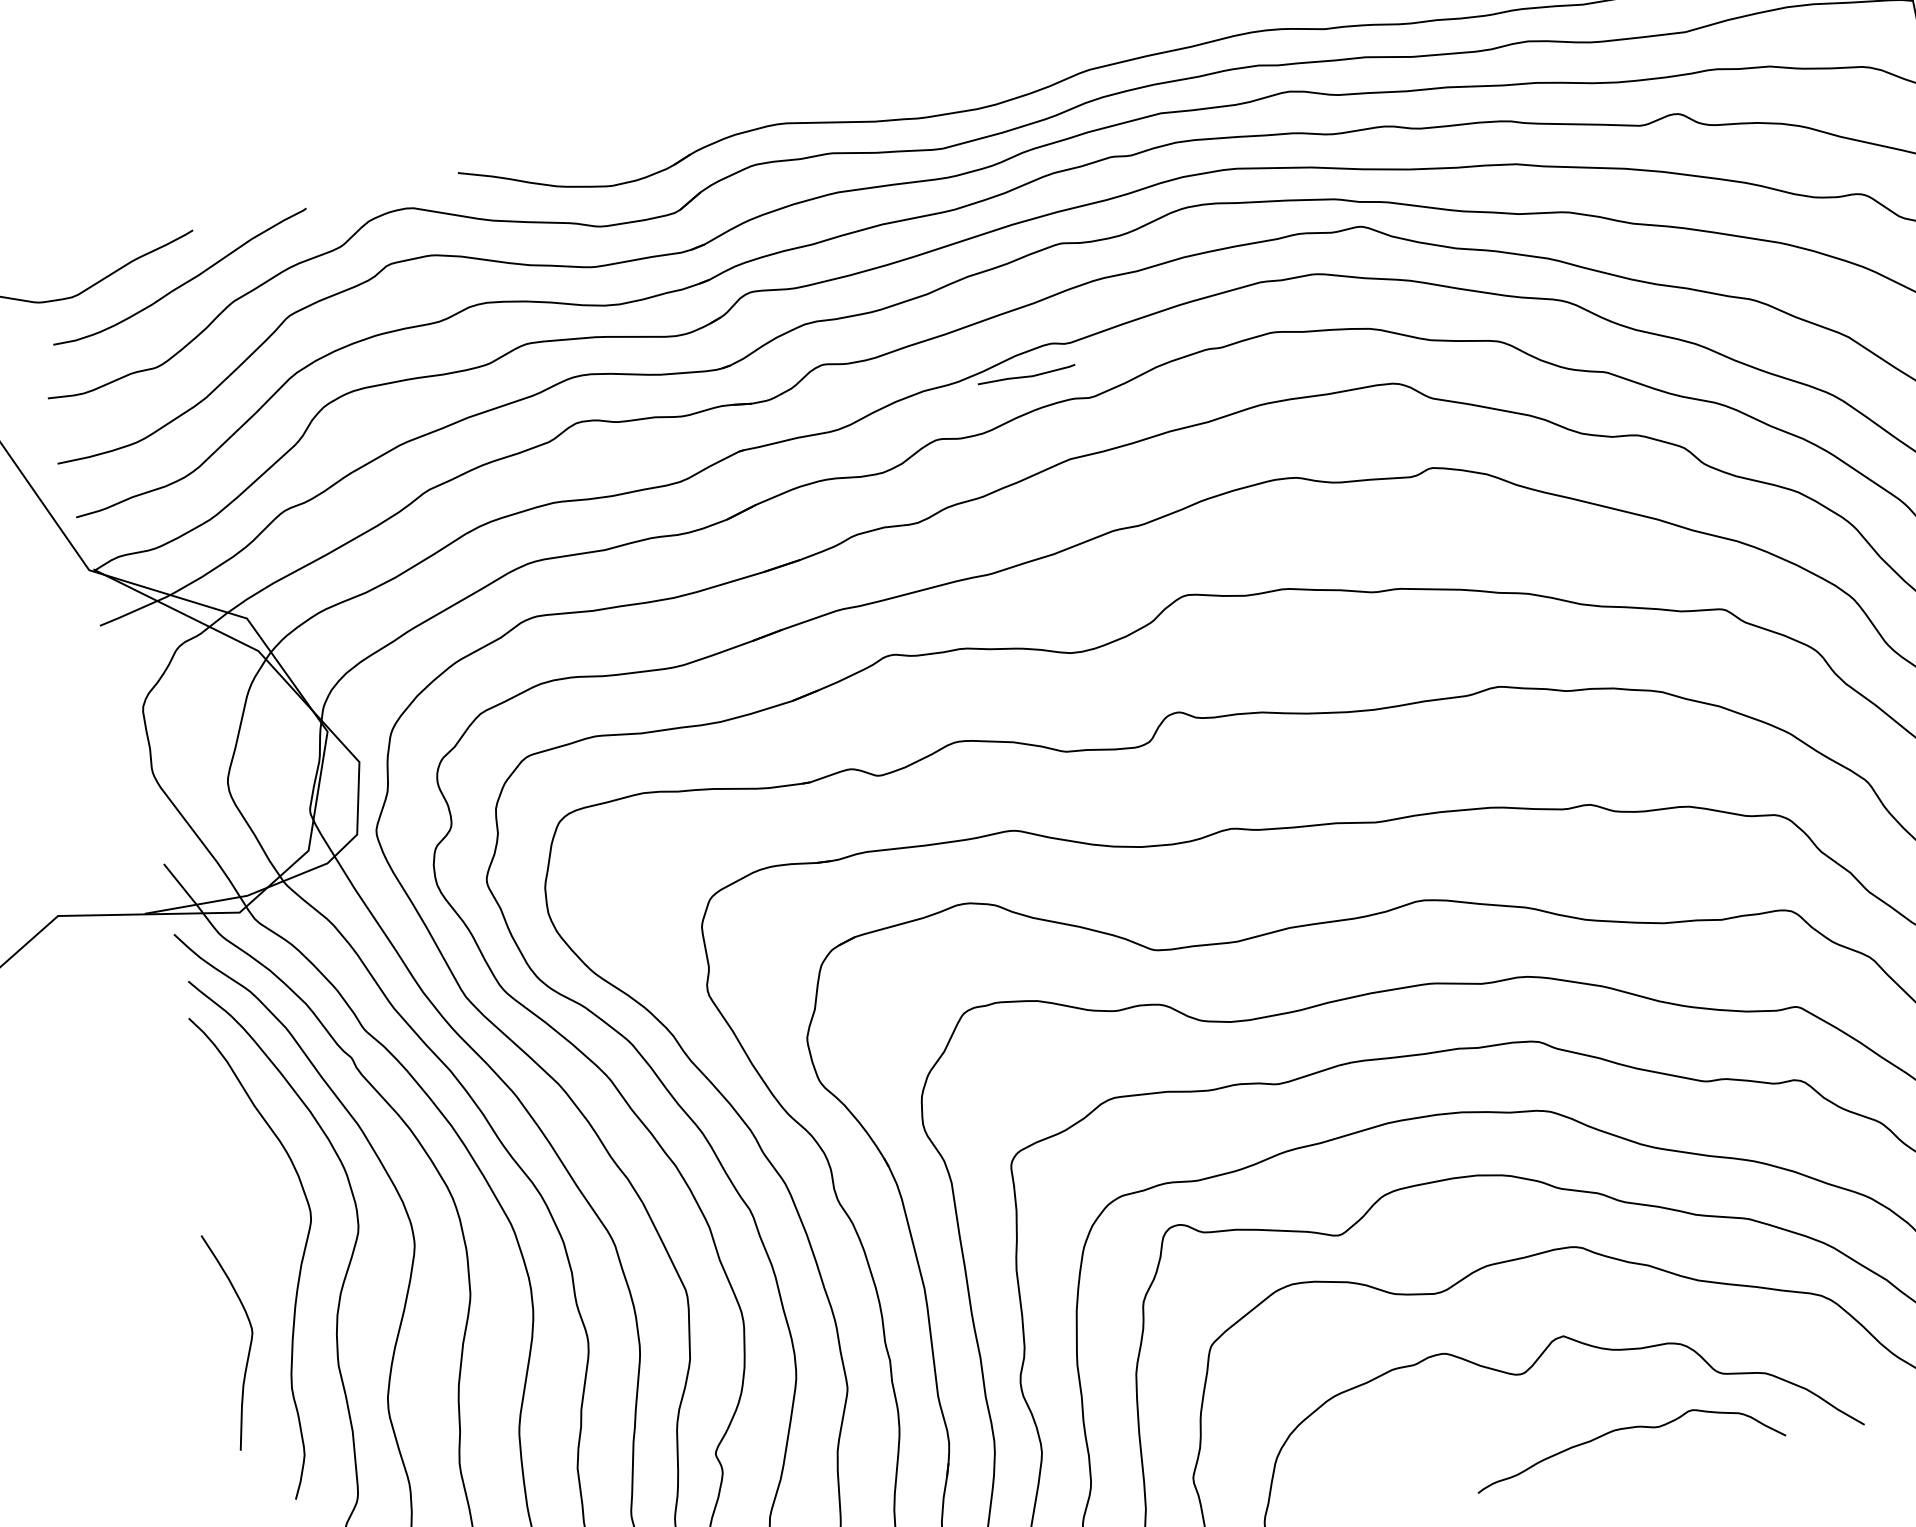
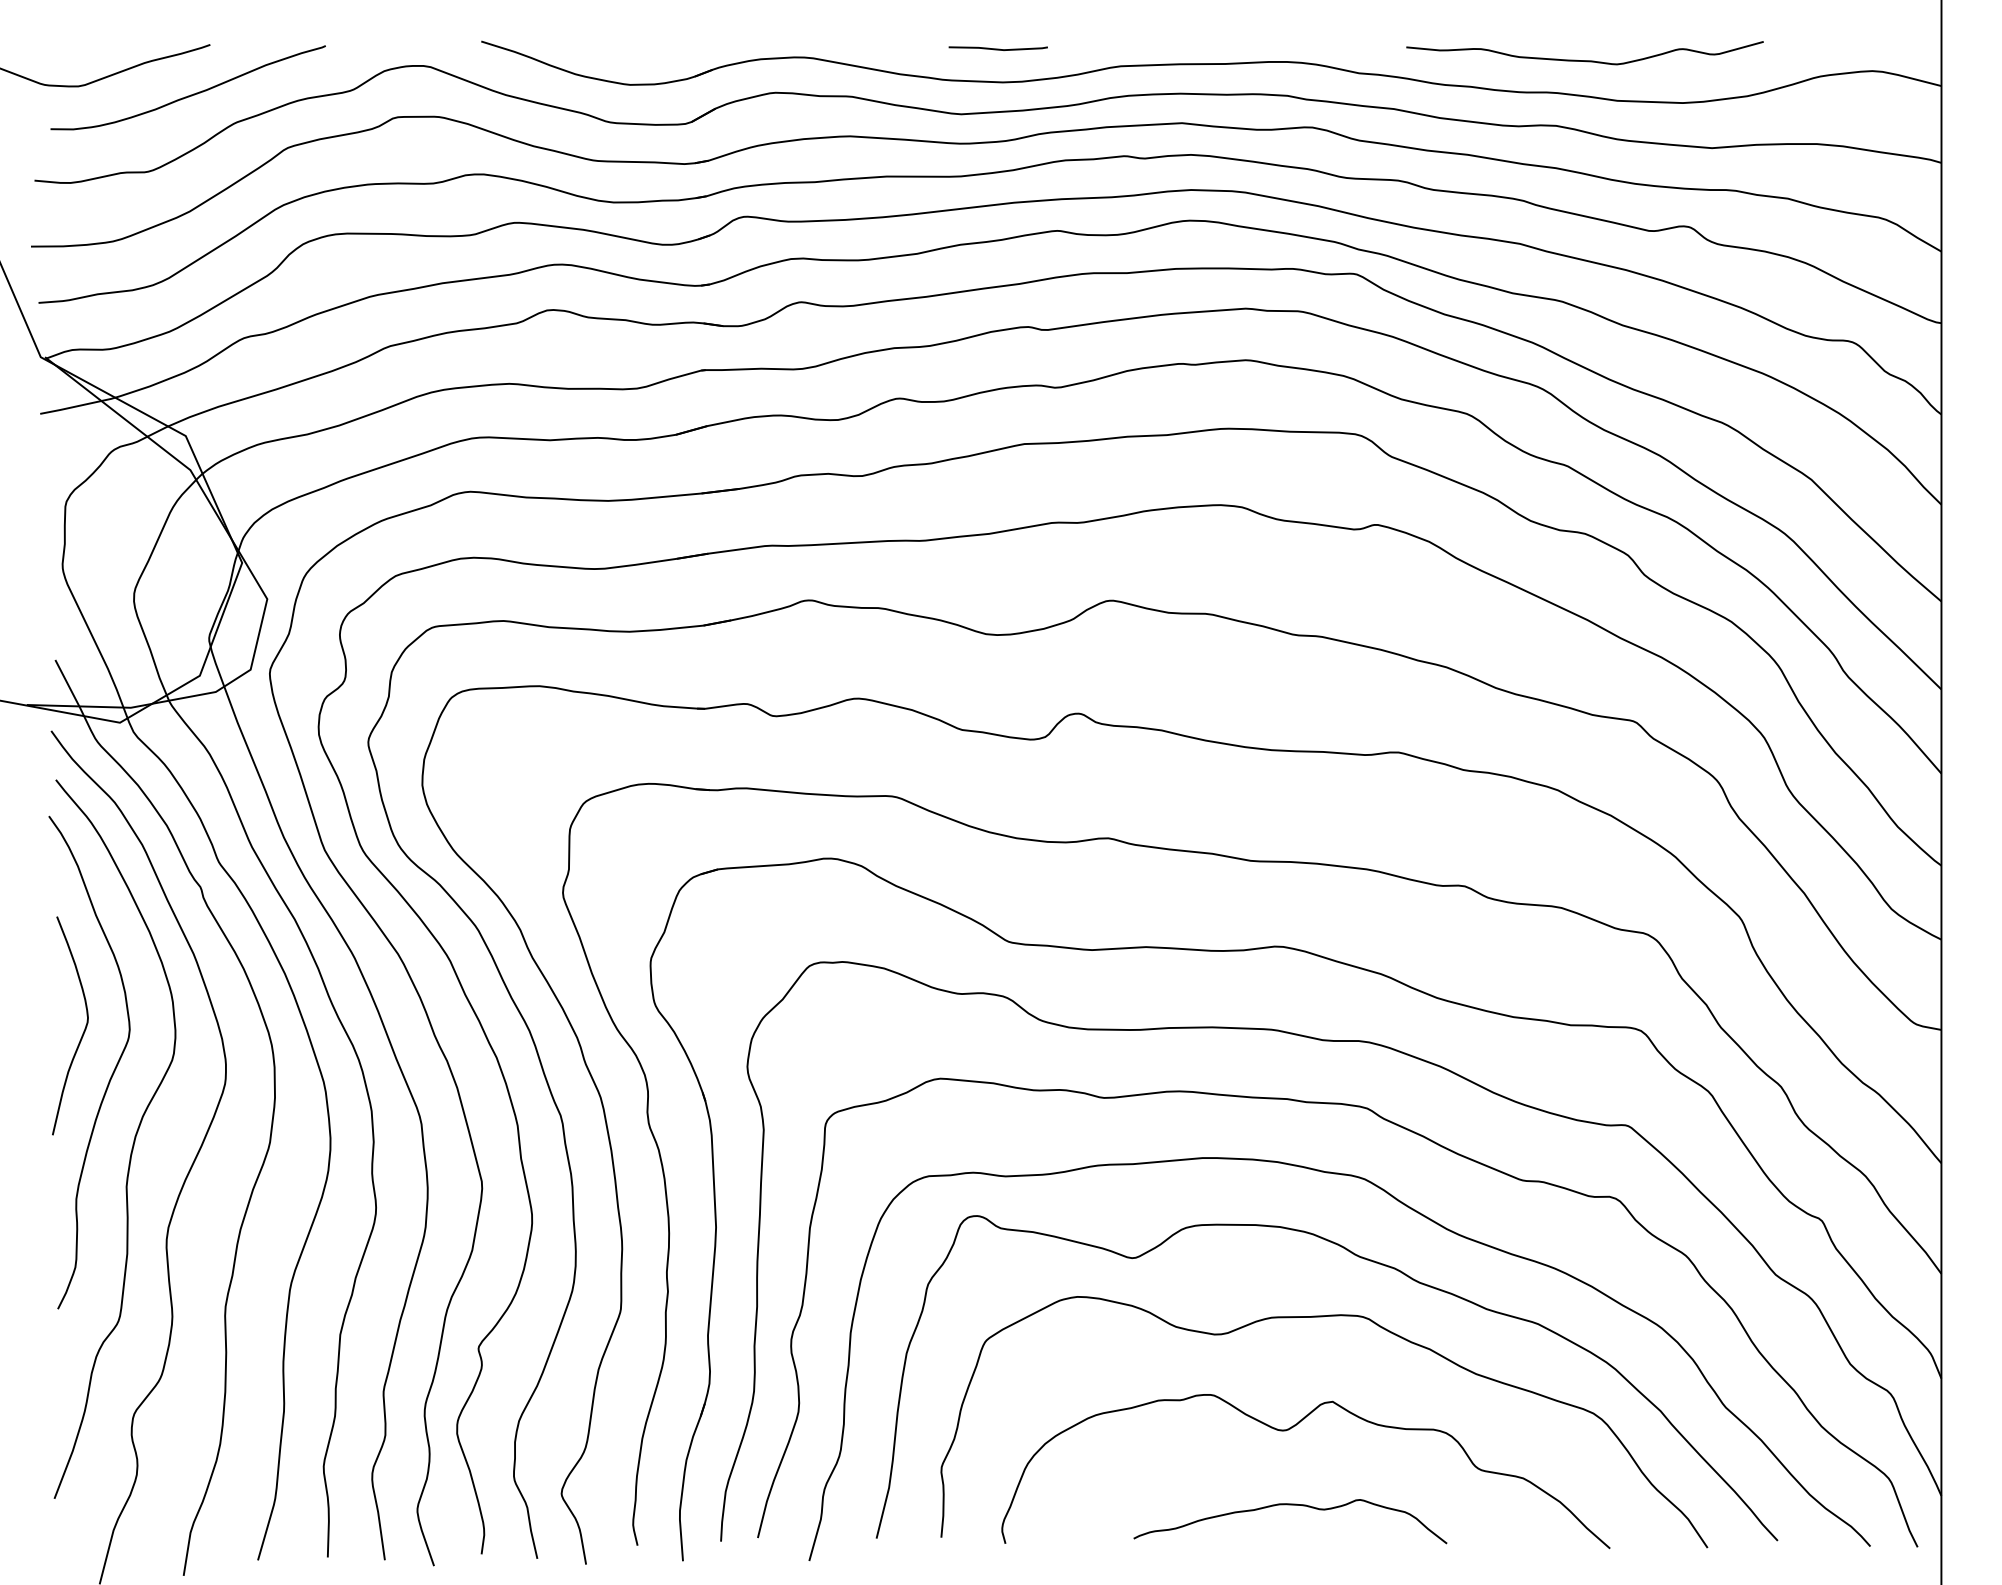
line: (1025, 375) -> (997, 48), moved
curve: (250, 1341) -> (83, 1030), moved
curve: (1625, 1429) -> (1290, 1505), moved

